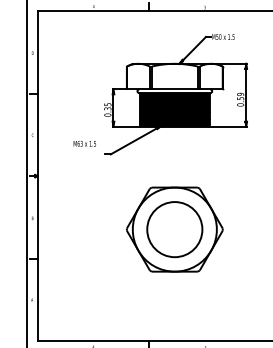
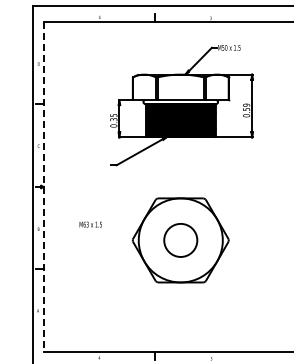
text: (84, 143) -> (90, 224), moved
line: (37, 176) -> (43, 187), solid -> dashed
circle: (174, 229) -> (180, 240), size x0.6

